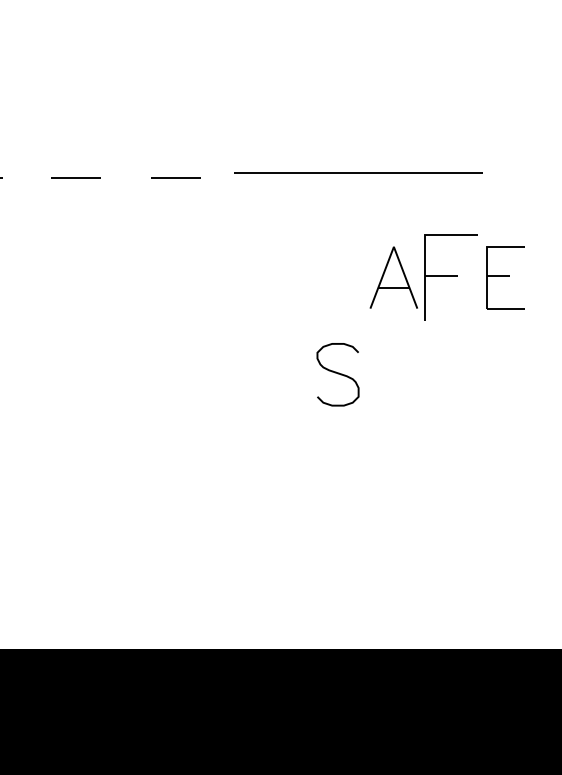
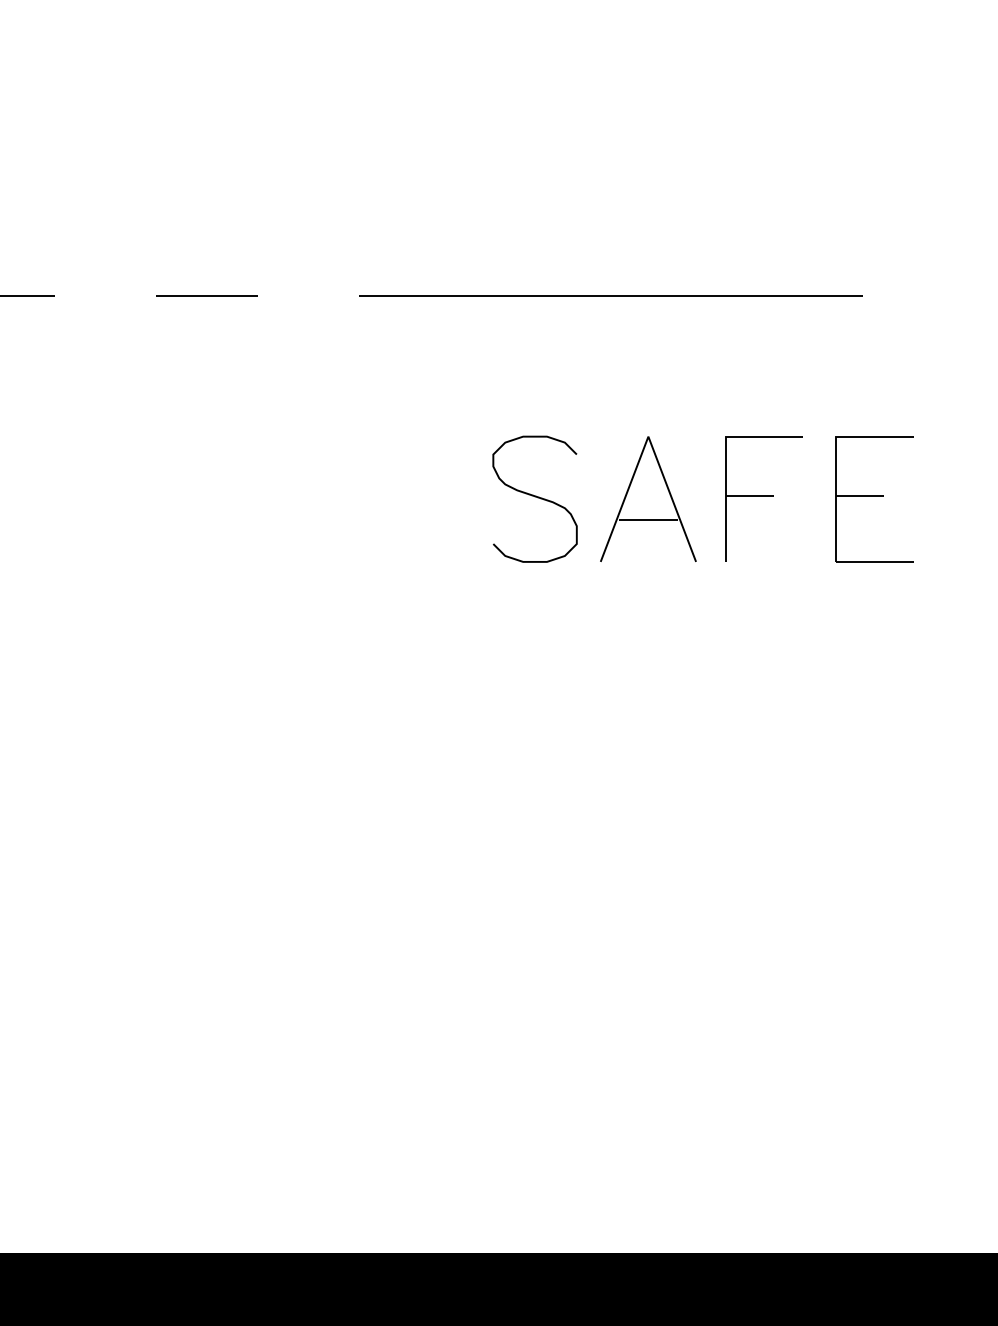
line: (358, 172) -> (611, 295), moved
part: (450, 277) -> (763, 498), size x0.71
curve: (337, 374) -> (533, 498), moved

